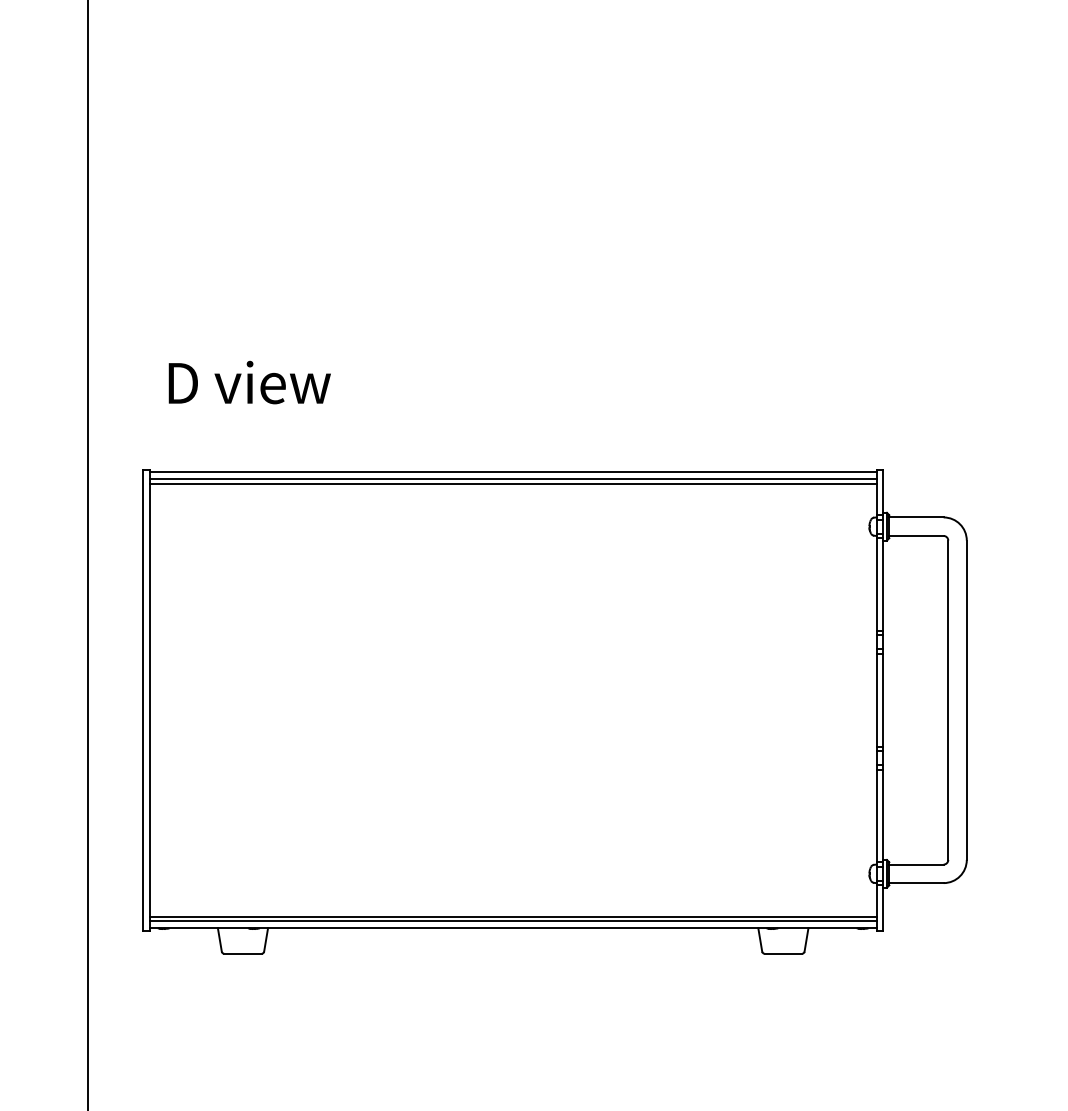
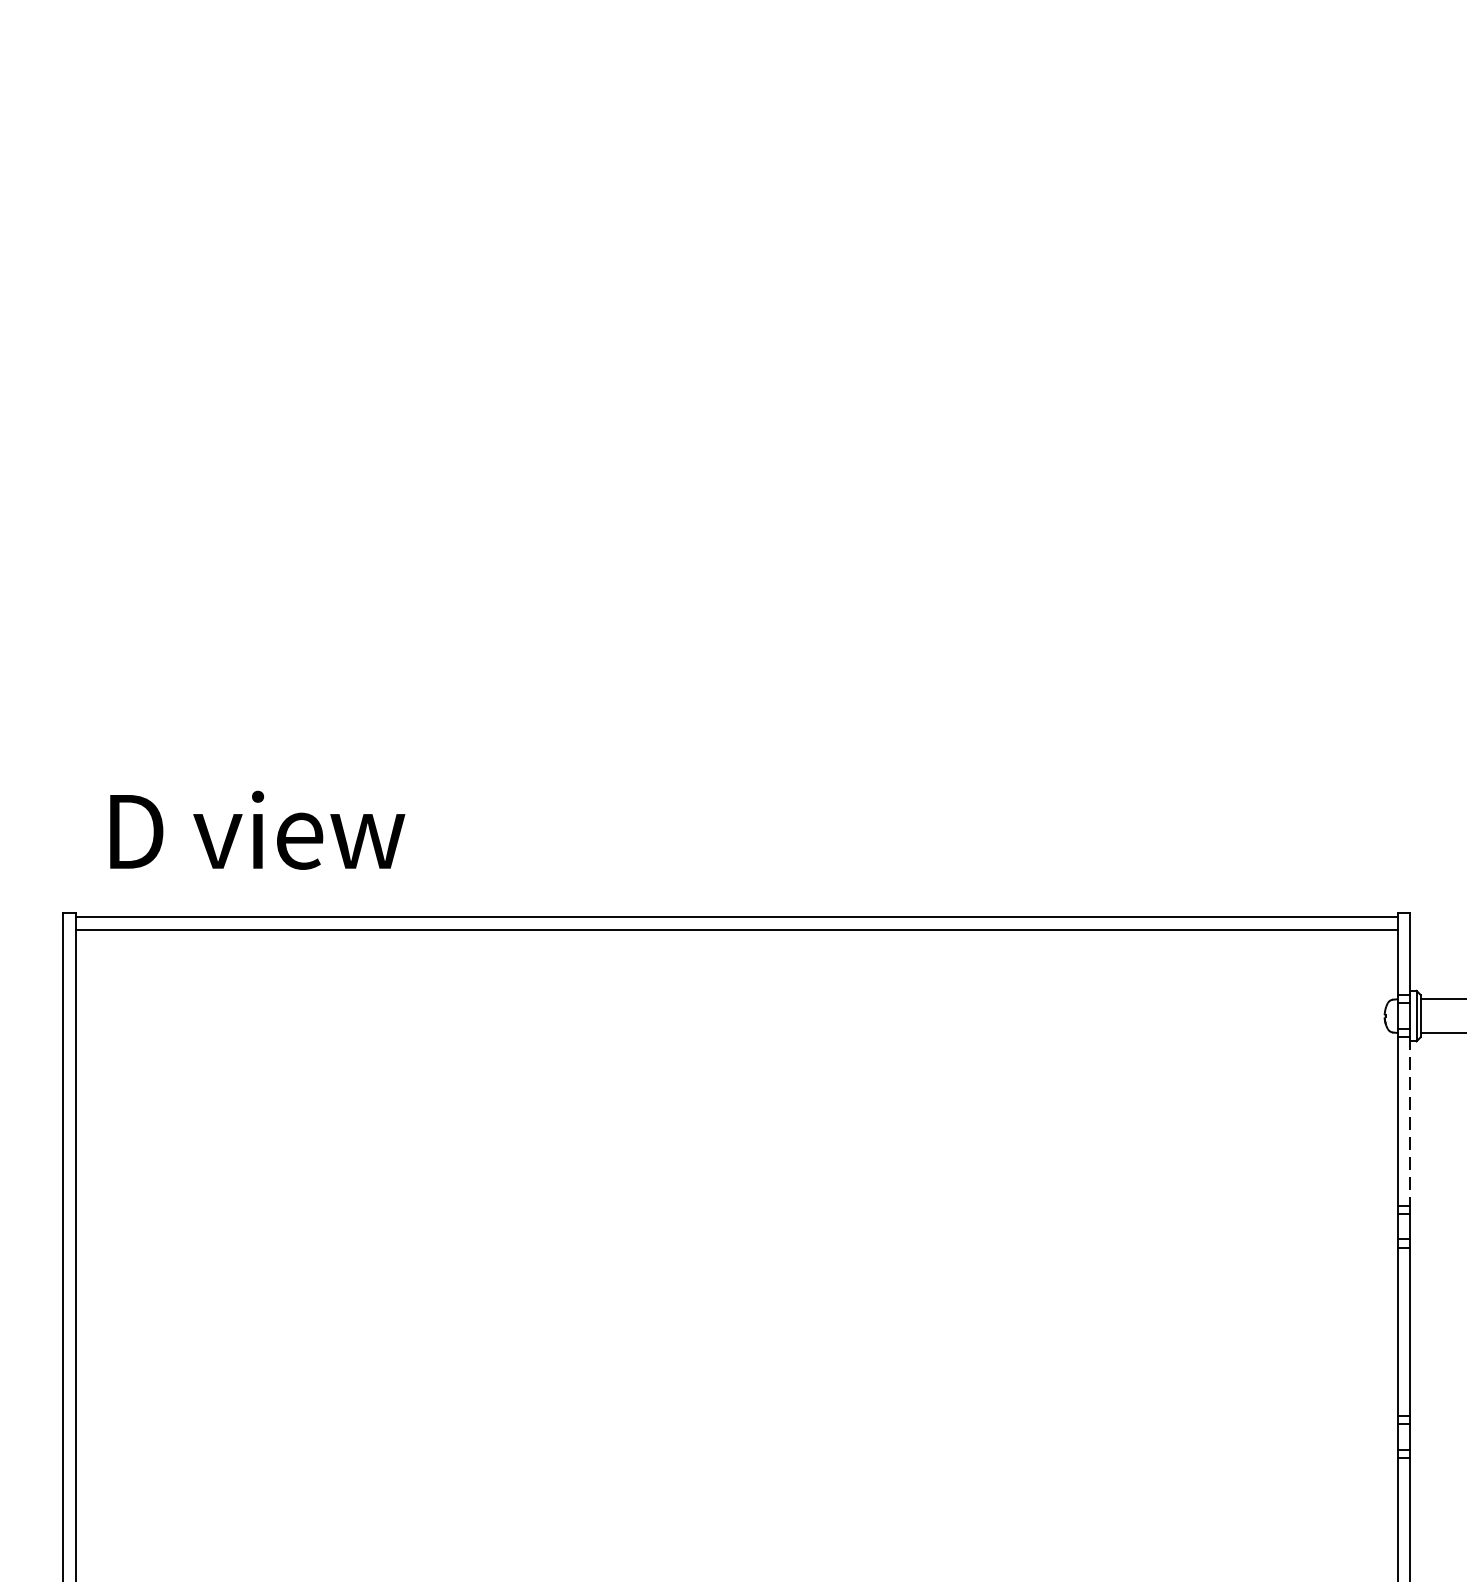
text: (249, 382) -> (256, 830), moved
line: (512, 483) -> (735, 937), removed
line: (883, 585) -> (1410, 1123), solid -> dashed

